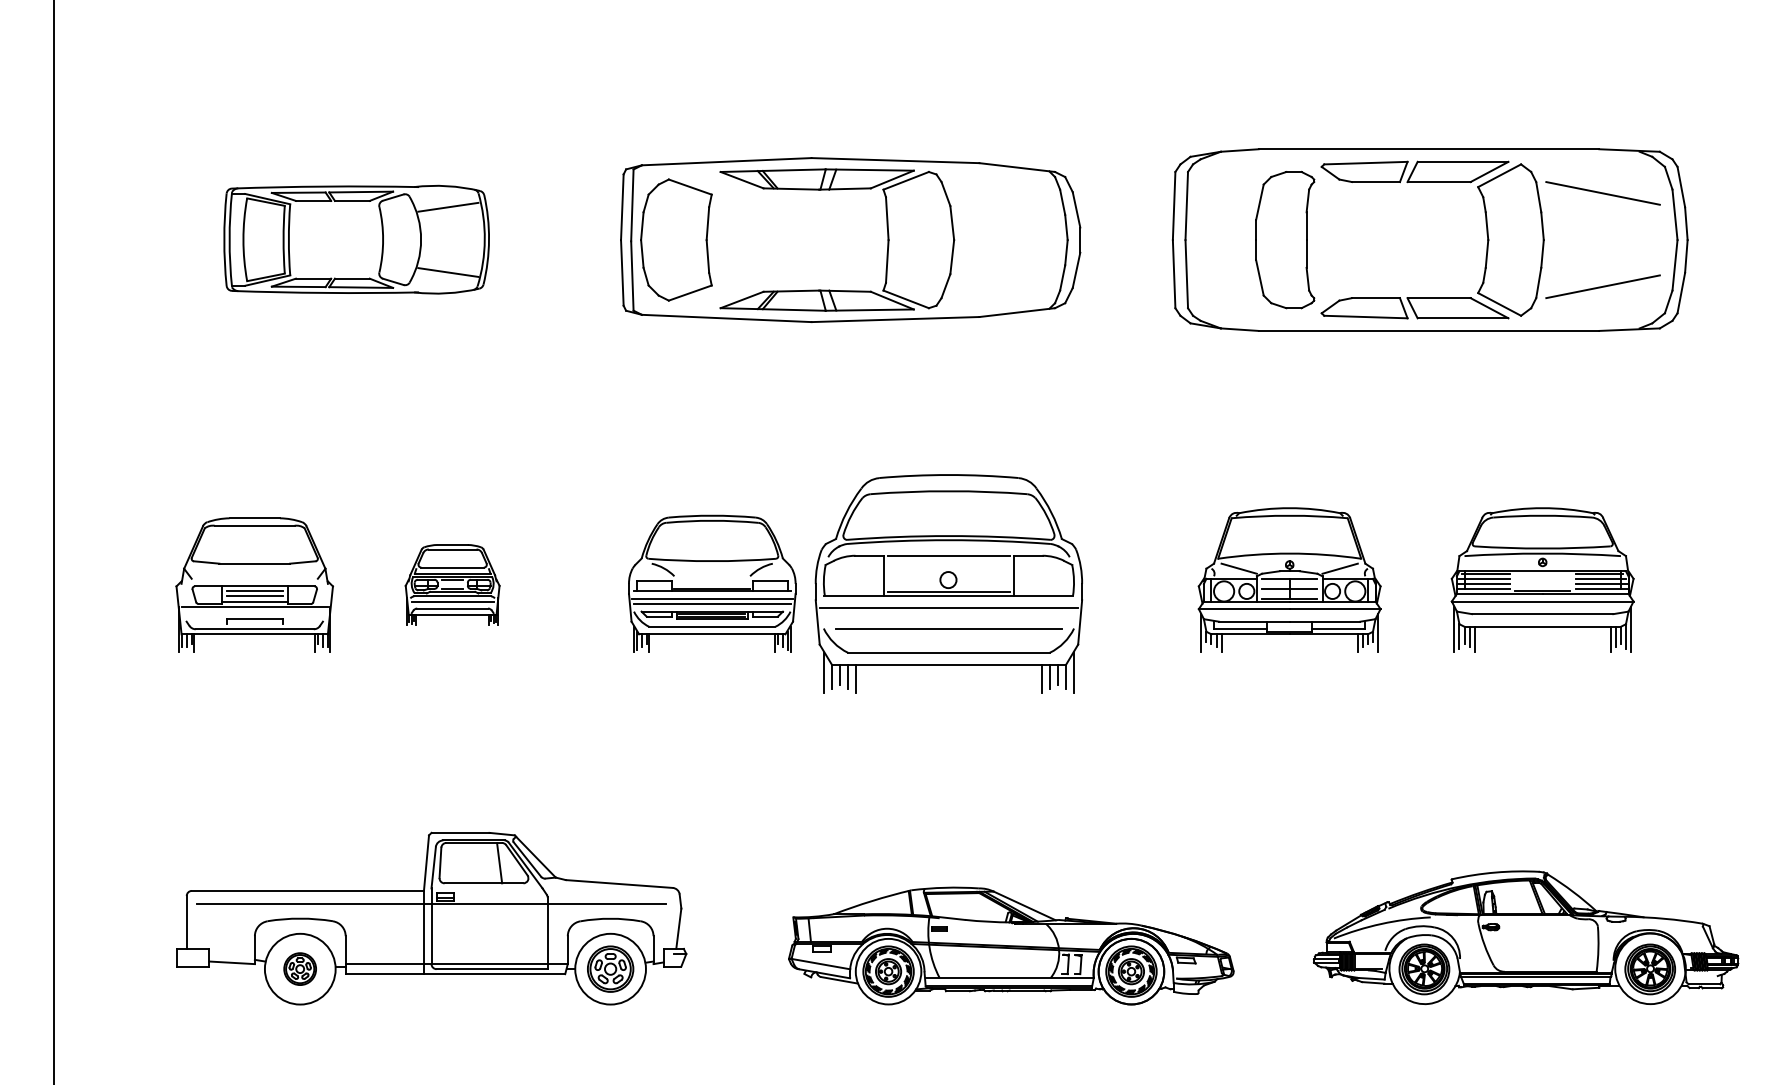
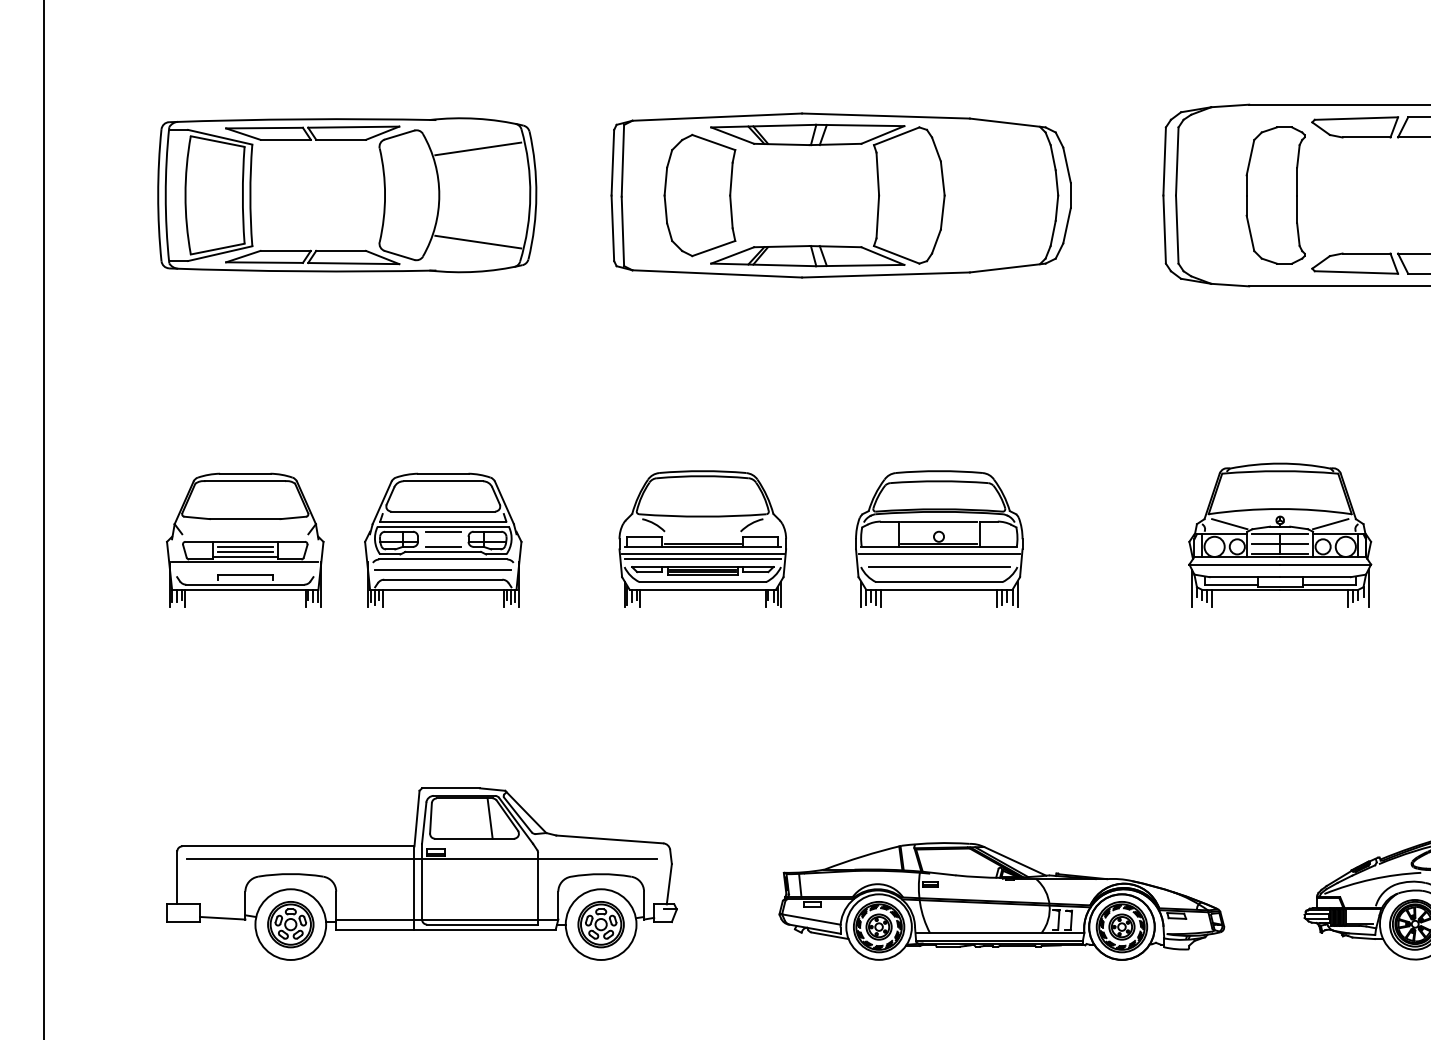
part: (356, 239) -> (347, 194), size x1.43
part: (676, 239) -> (700, 194), moved
part: (948, 583) -> (939, 538), size x0.62
part: (452, 584) -> (443, 539), size x1.67
part: (299, 968) -> (290, 923), size x1.43

